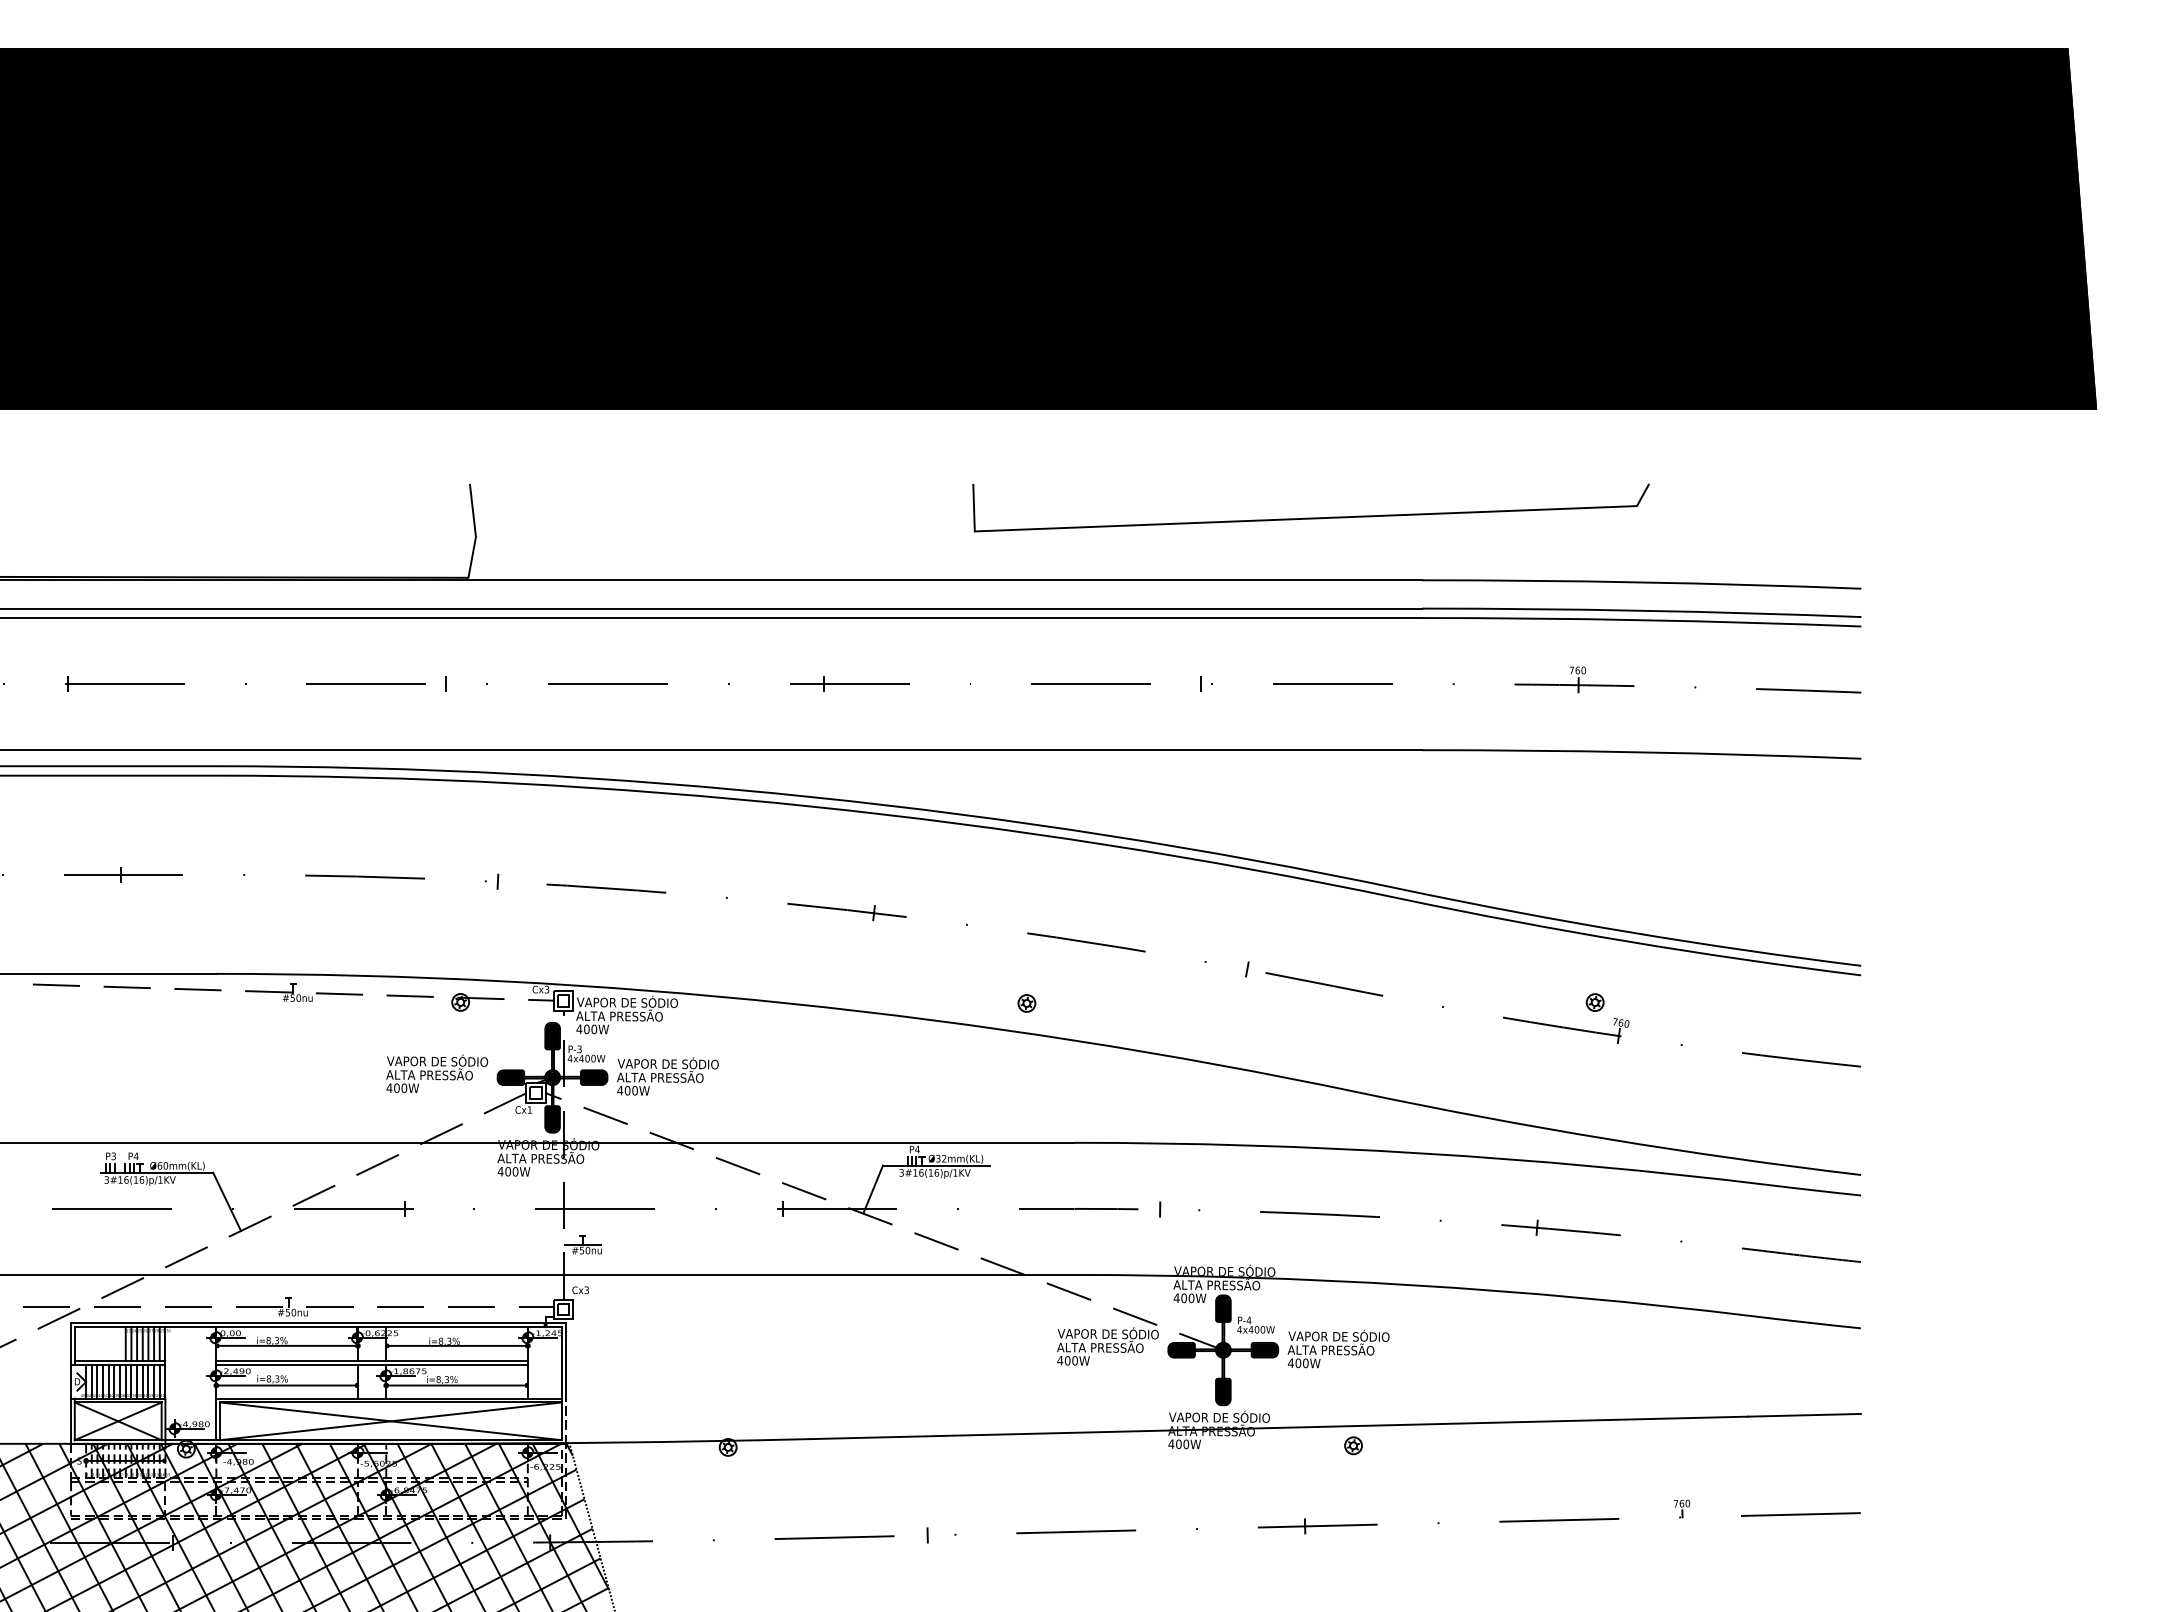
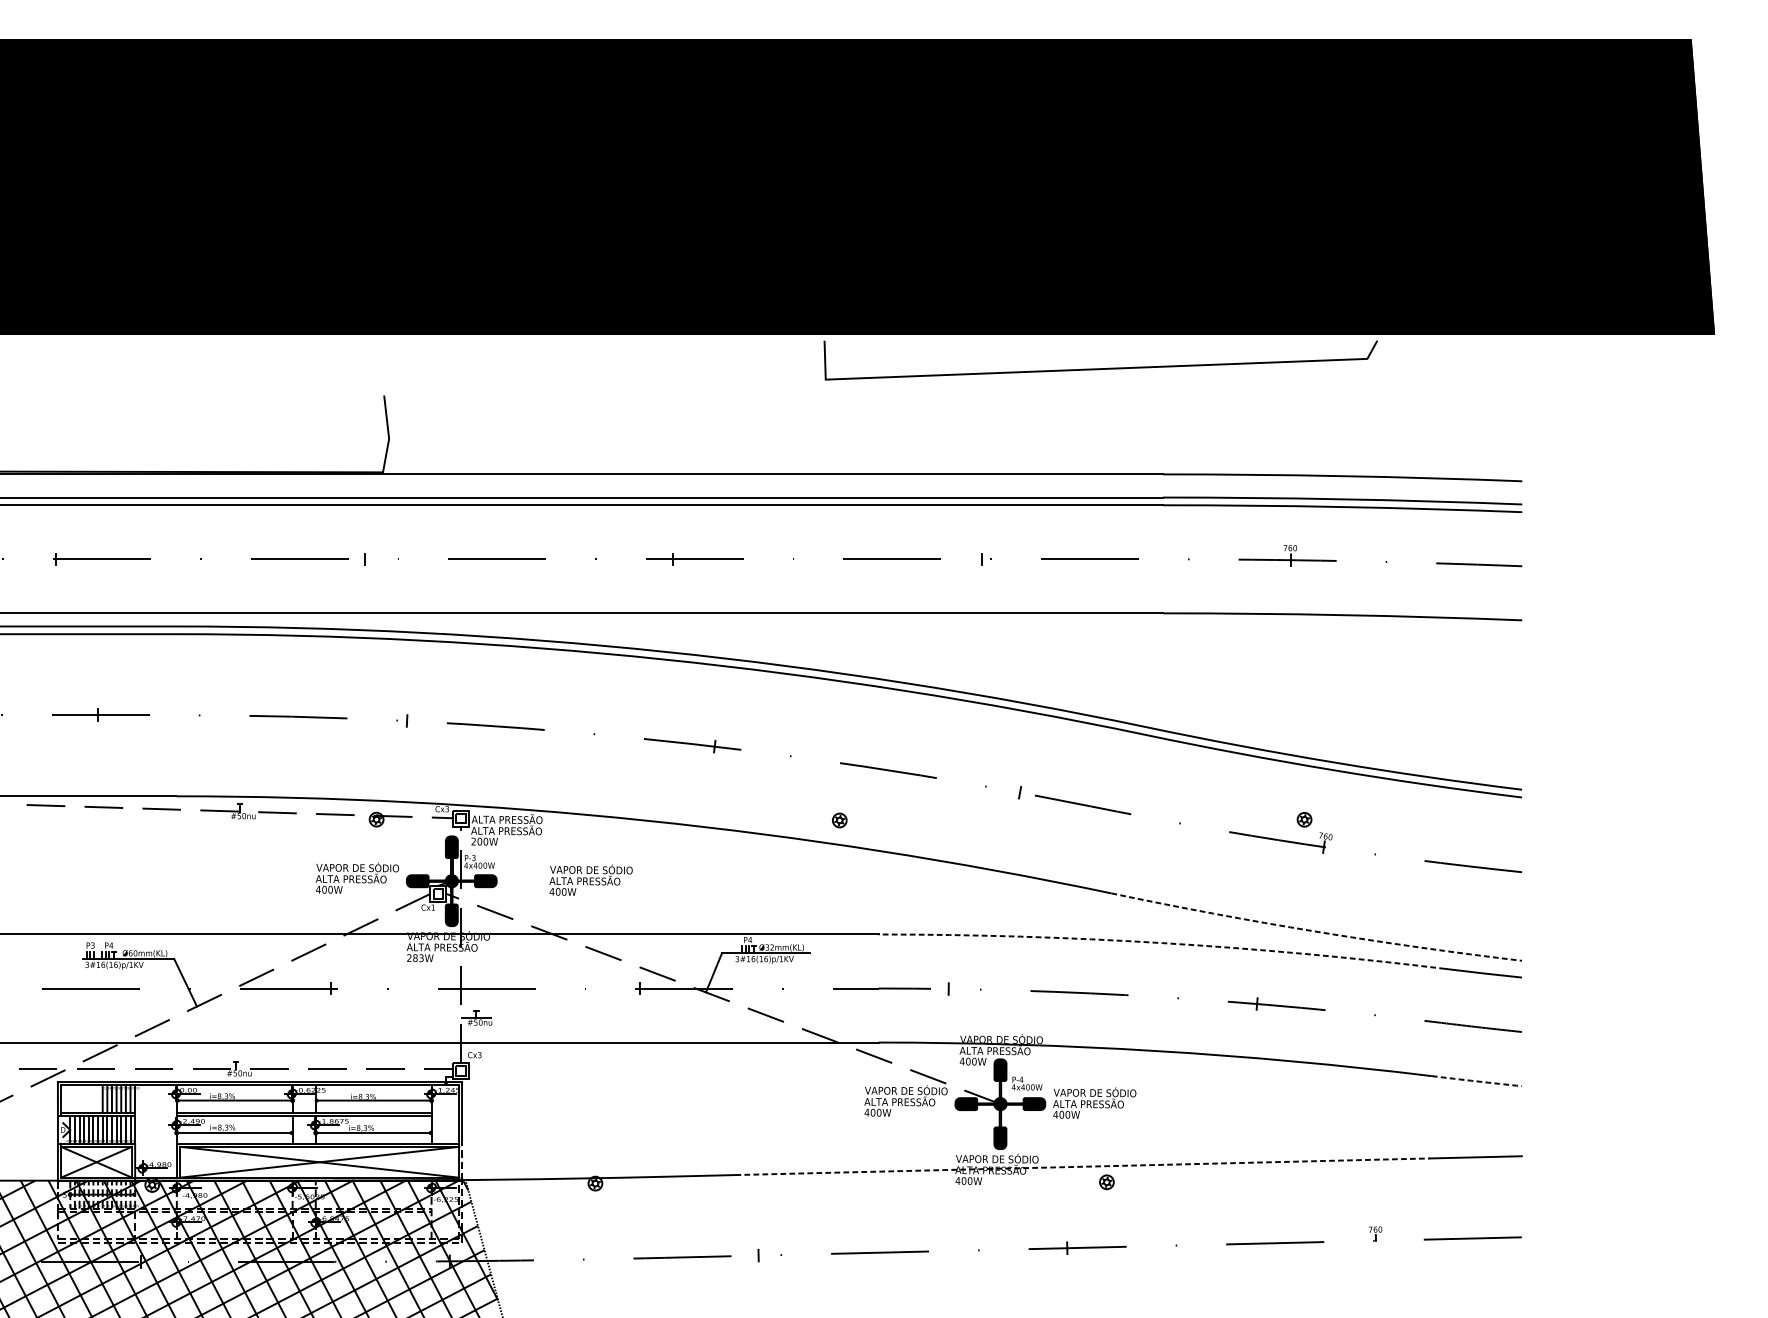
line: (1310, 517) -> (1100, 368), moved
text: (627, 1001) -> (513, 818), VAPOR DE SÓDIO -> ALTA PRESSÃO
text: (579, 1028) -> (473, 840), 400W -> 200W
text: (667, 1076) -> (590, 880), moved
arc: (1609, 1139) -> (1316, 931), solid -> dashed
arc: (1421, 1153) -> (1162, 943), solid -> dashed
text: (507, 1171) -> (414, 957), 400W -> 283W
arc: (1805, 1322) -> (1476, 1081), solid -> dashed
line: (1323, 1426) -> (1082, 1166), solid -> dashed

